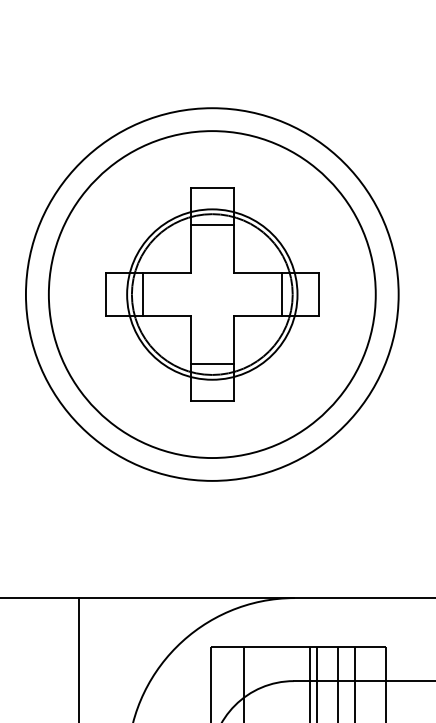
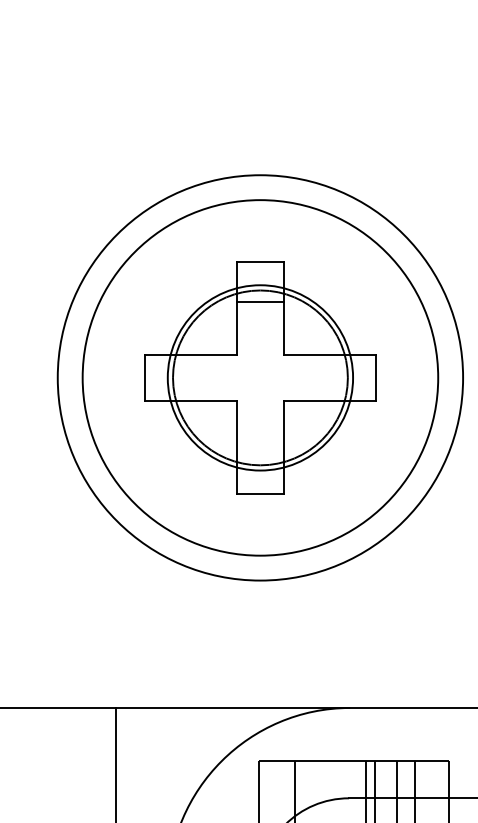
line: (142, 294) -> (184, 377), removed
line: (282, 294) -> (336, 377), removed
line: (212, 364) -> (260, 453), removed

